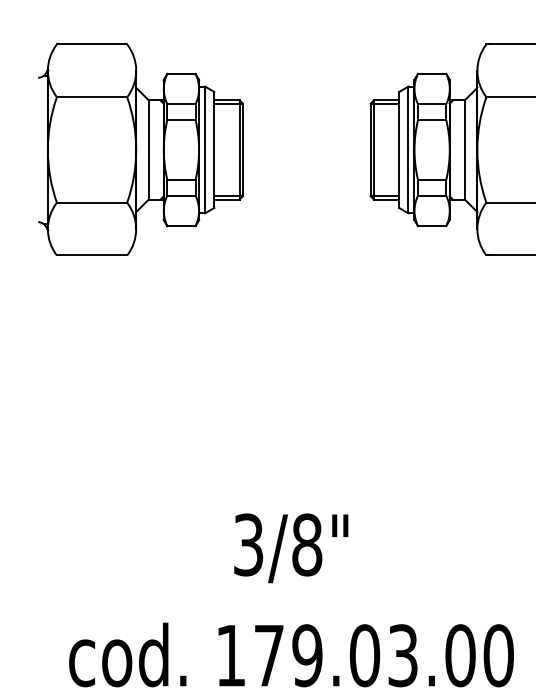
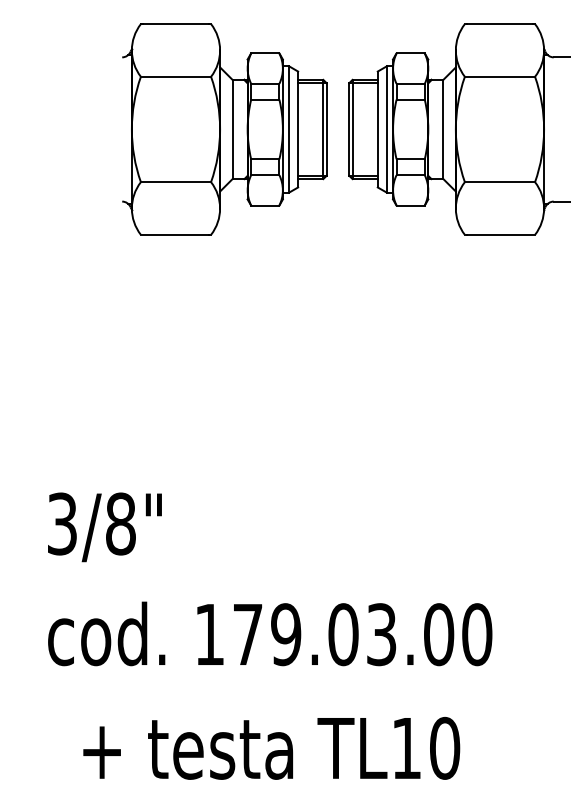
part: (140, 149) -> (224, 129), moved
text: (290, 548) -> (104, 527), moved

